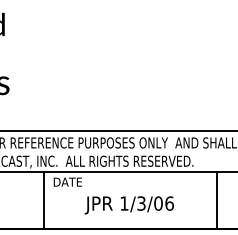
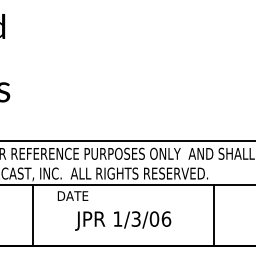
line: (43, 200) -> (32, 215), moved
line: (217, 200) -> (213, 215), moved
text: (129, 204) -> (123, 220), moved

